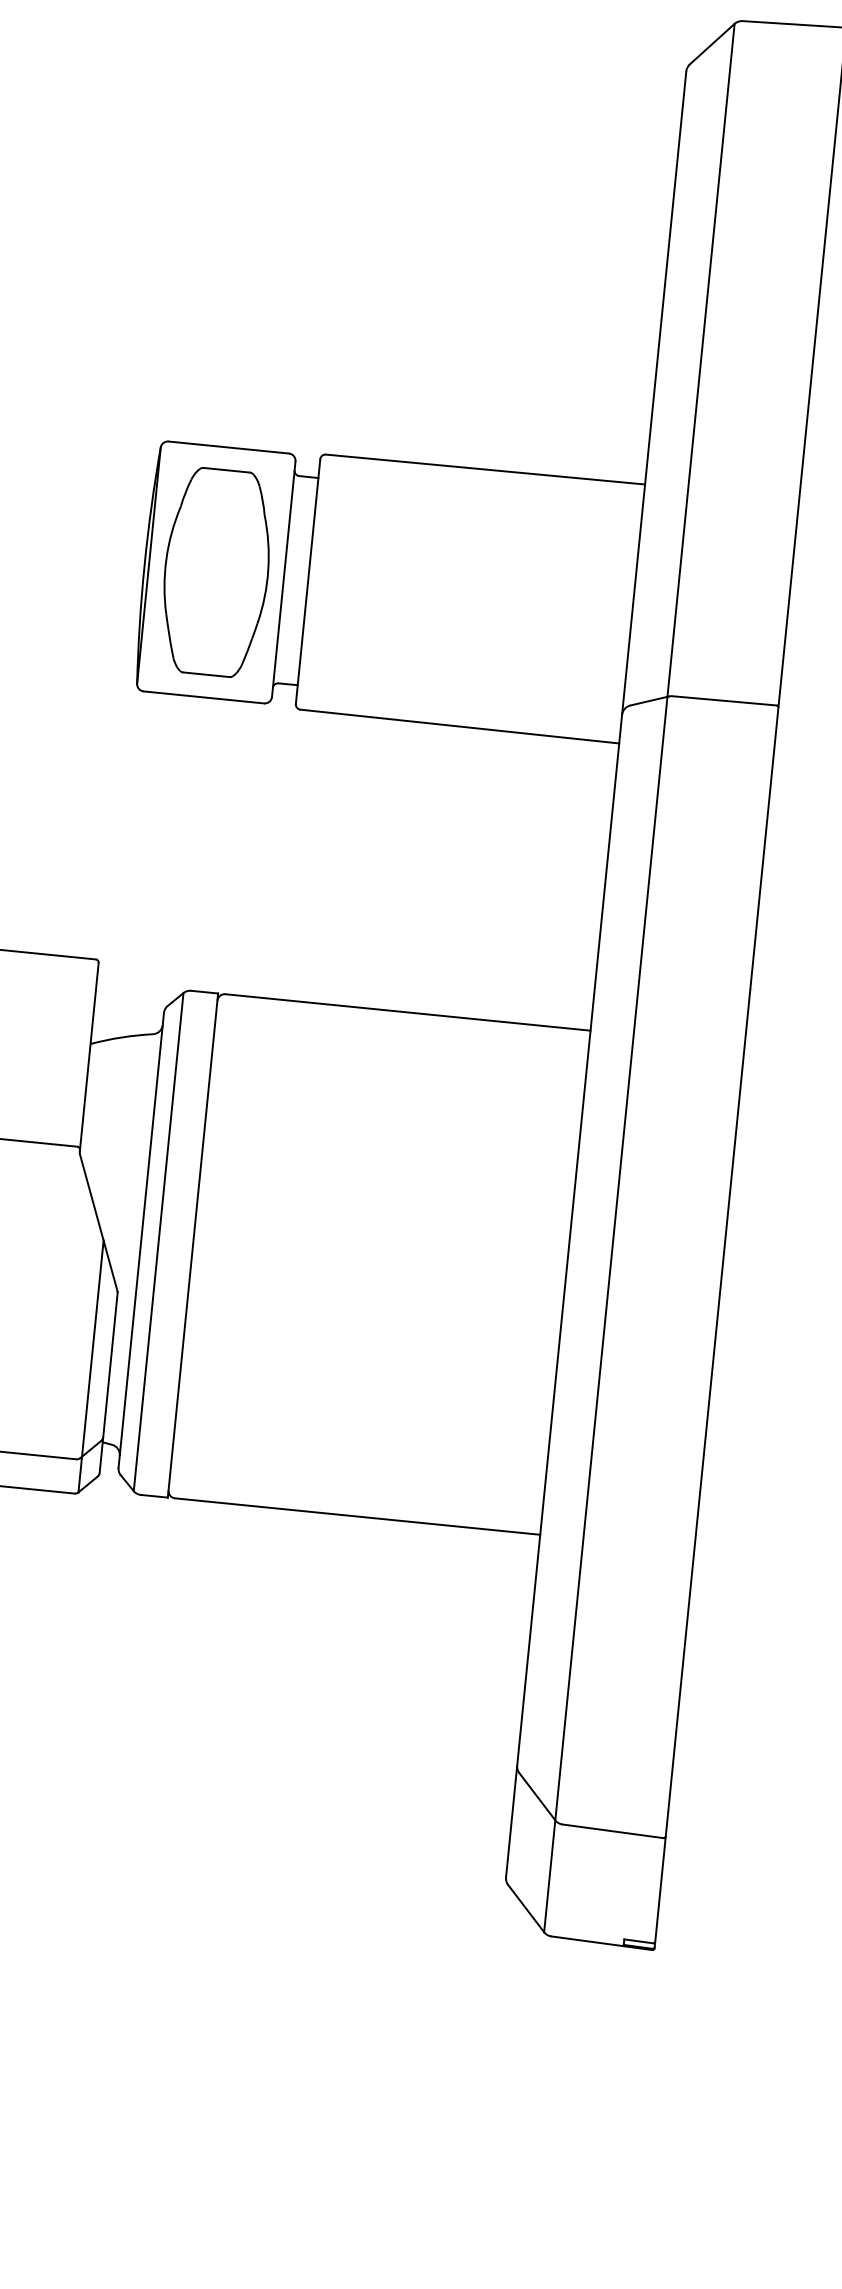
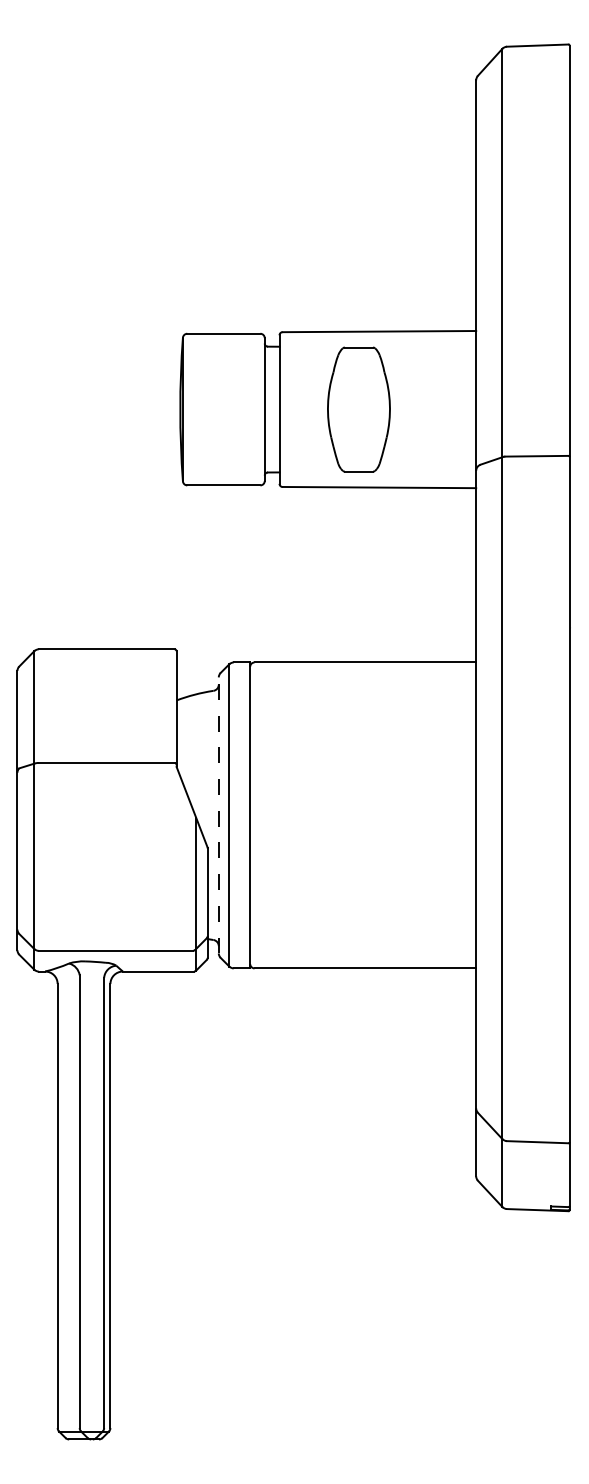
part: (215, 572) -> (358, 409), moved
line: (140, 1238) -> (218, 814), solid -> dashed

